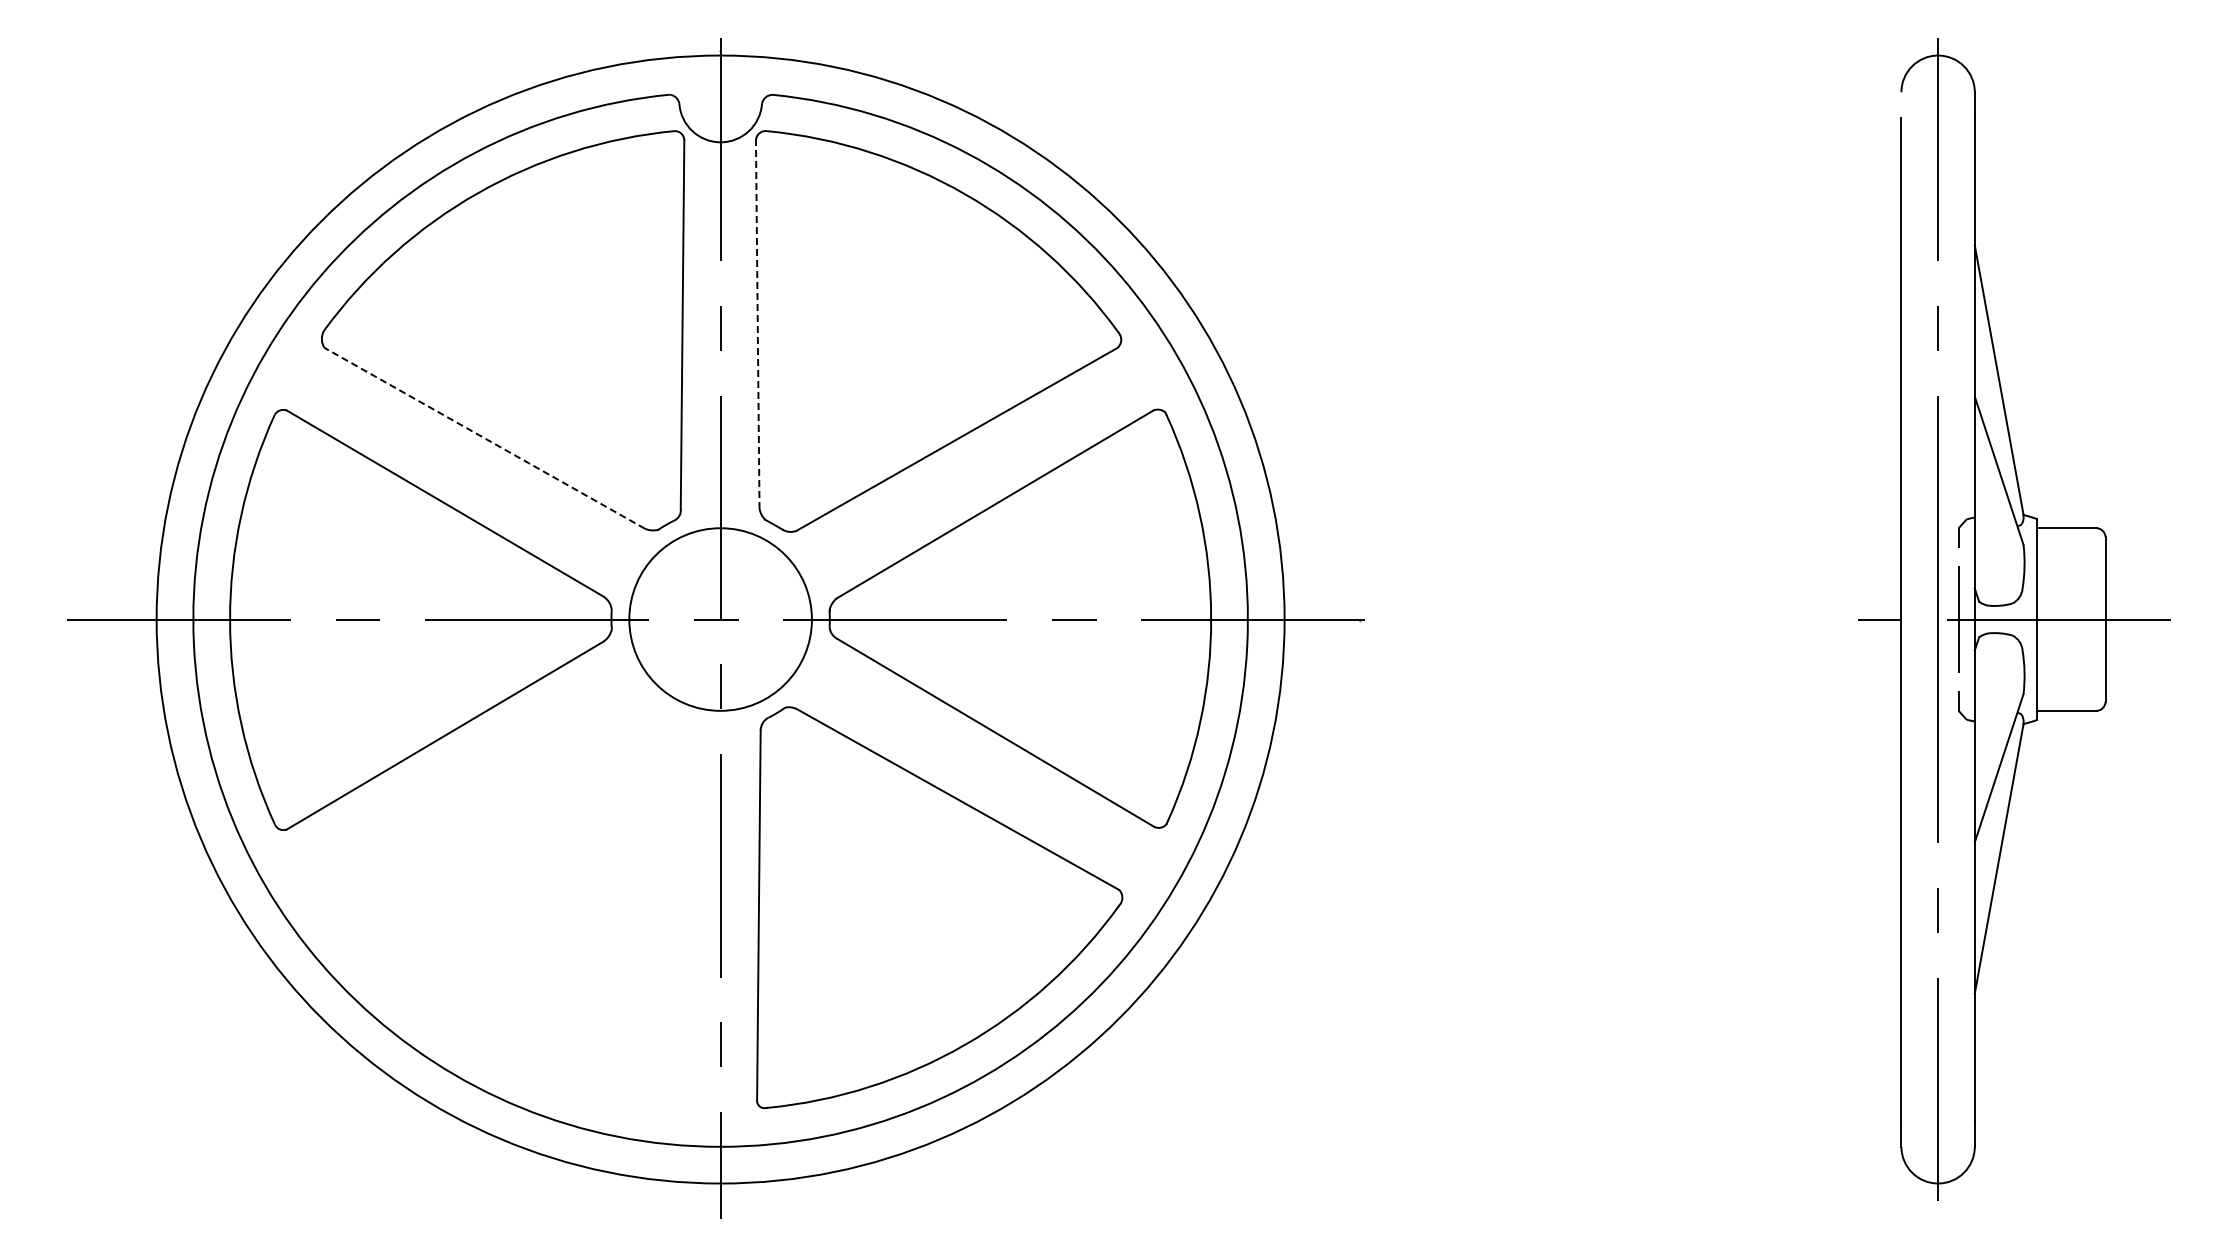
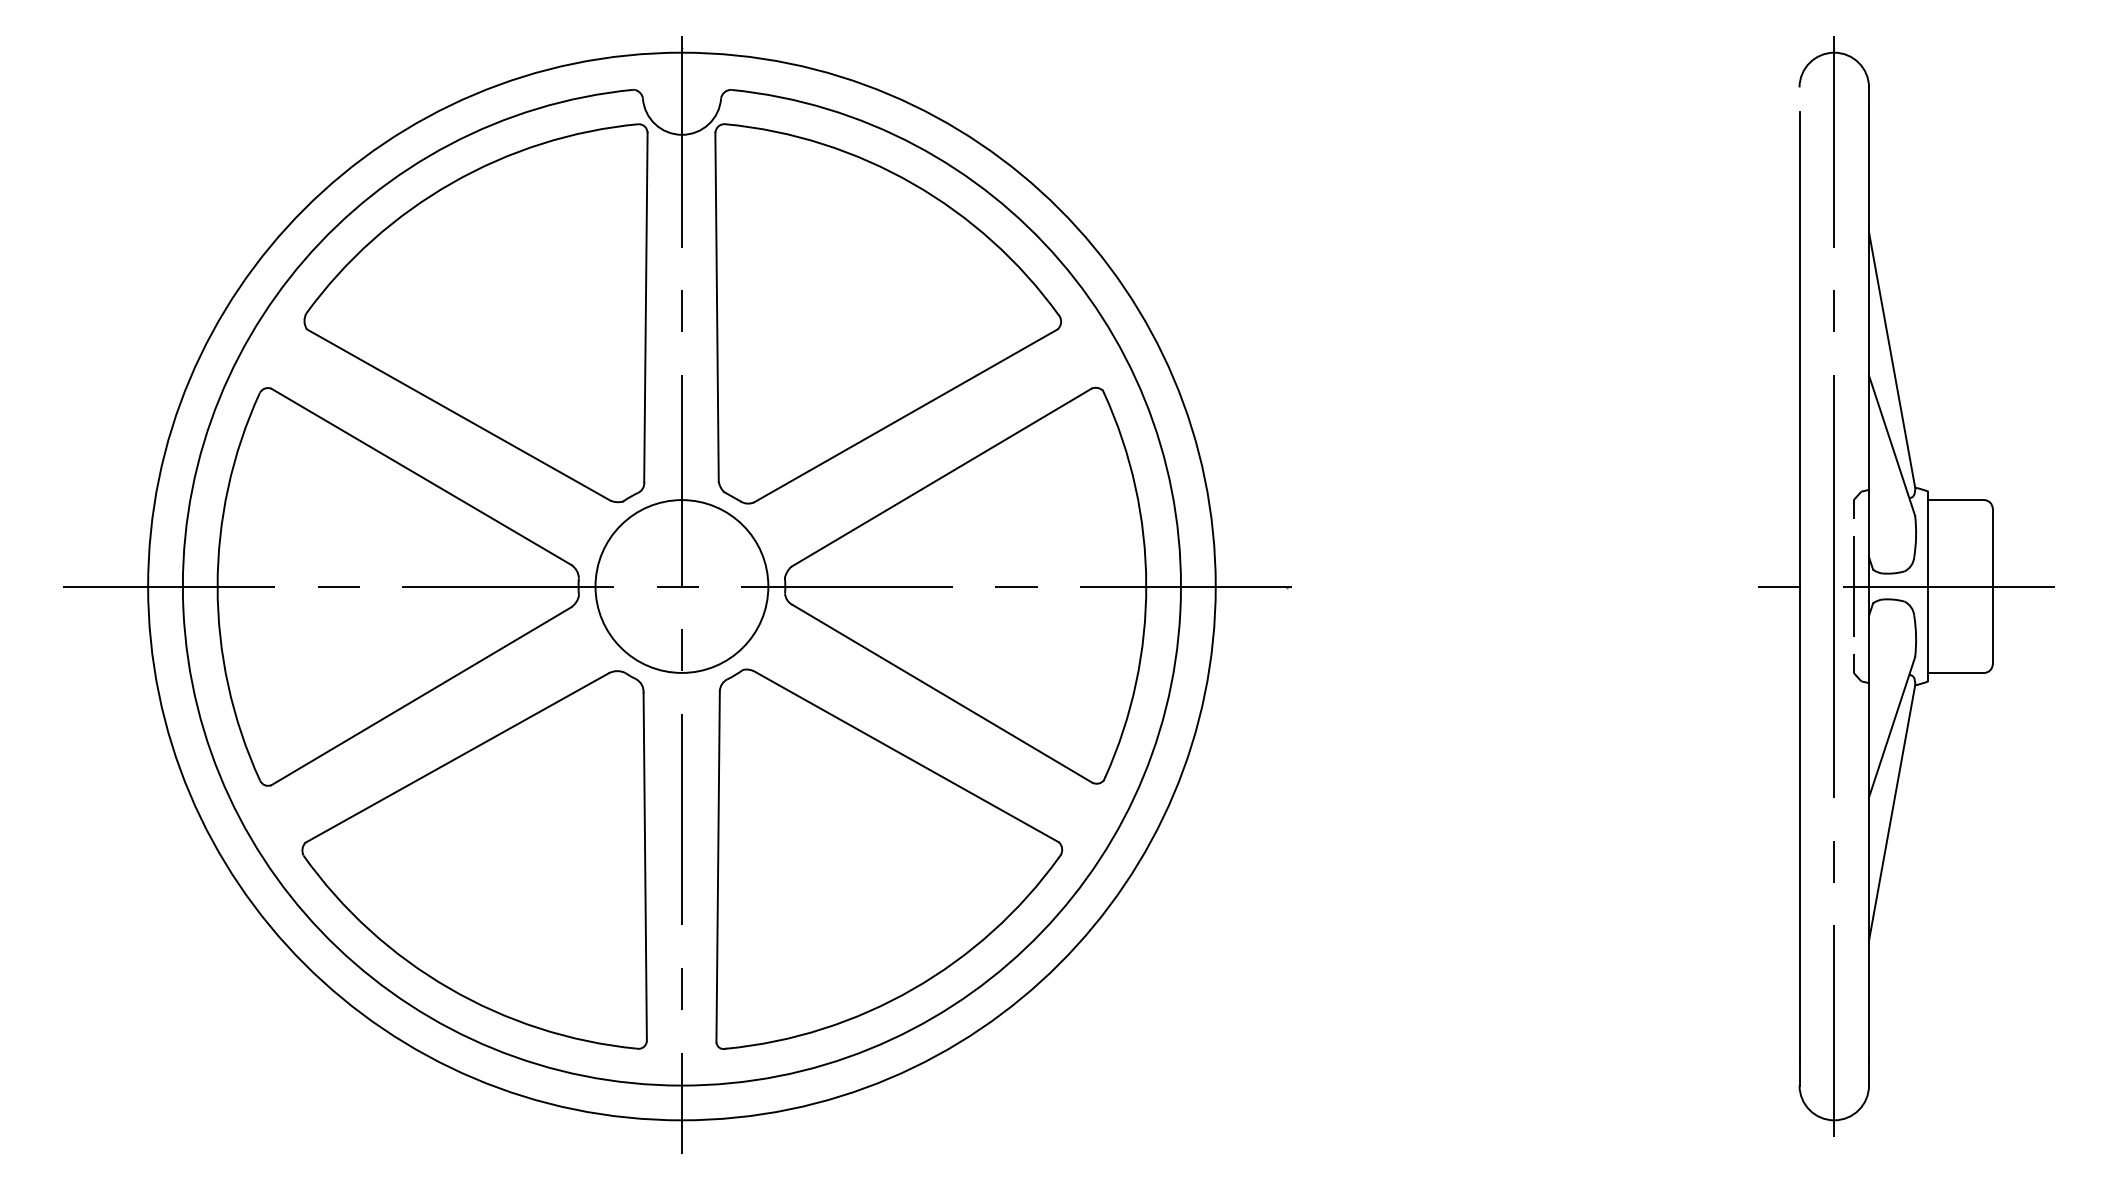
line: (757, 324) -> (716, 307), dashed -> solid
line: (484, 438) -> (458, 415), dashed -> solid
part: (501, 908) -> (474, 860), added

